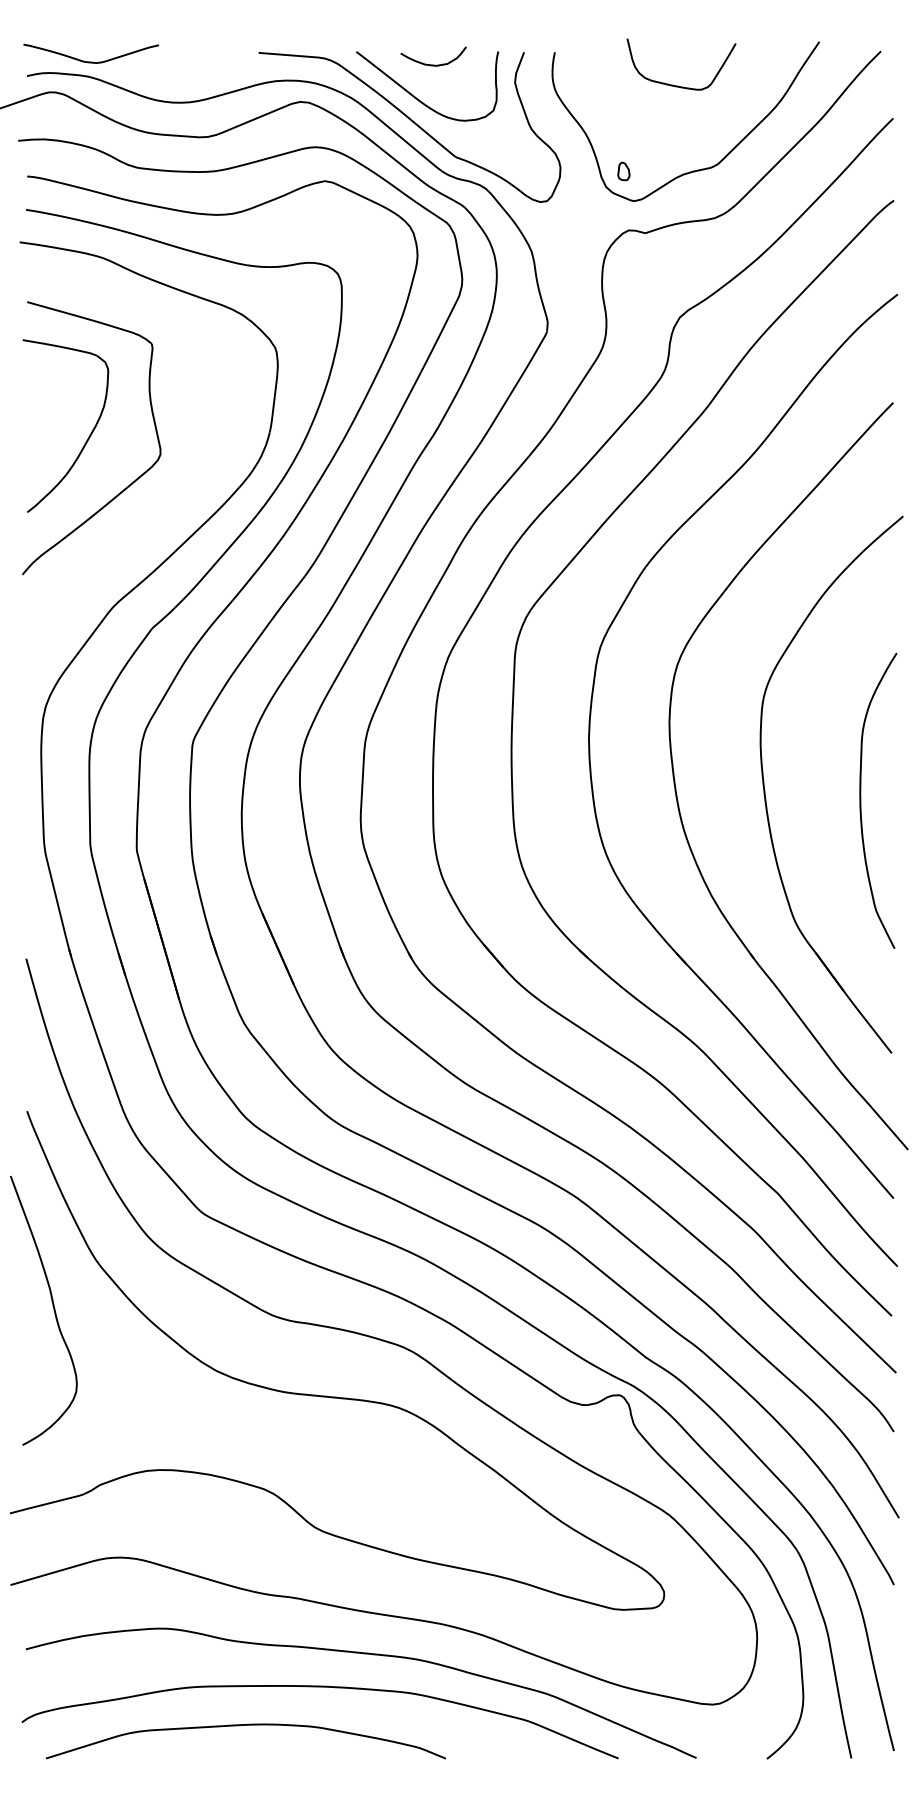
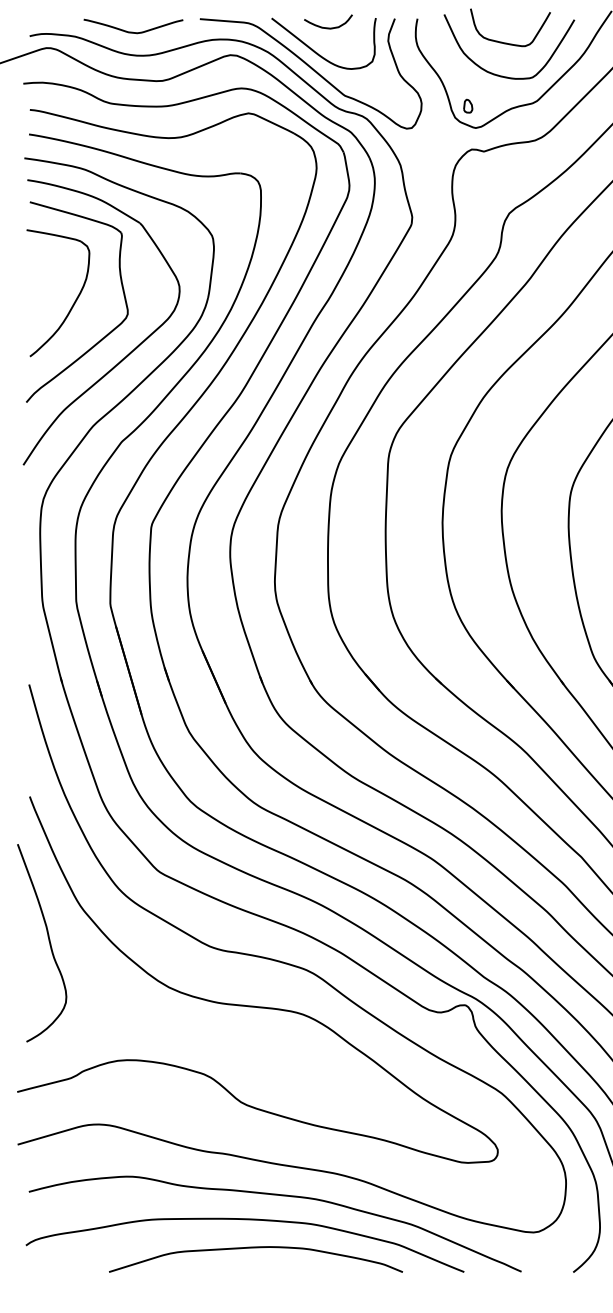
curve: (91, 61) -> (133, 32), moved
curve: (672, 130) -> (503, 76), added
part: (164, 505) -> (130, 351), added
curve: (245, 1725) -> (255, 1247), moved

